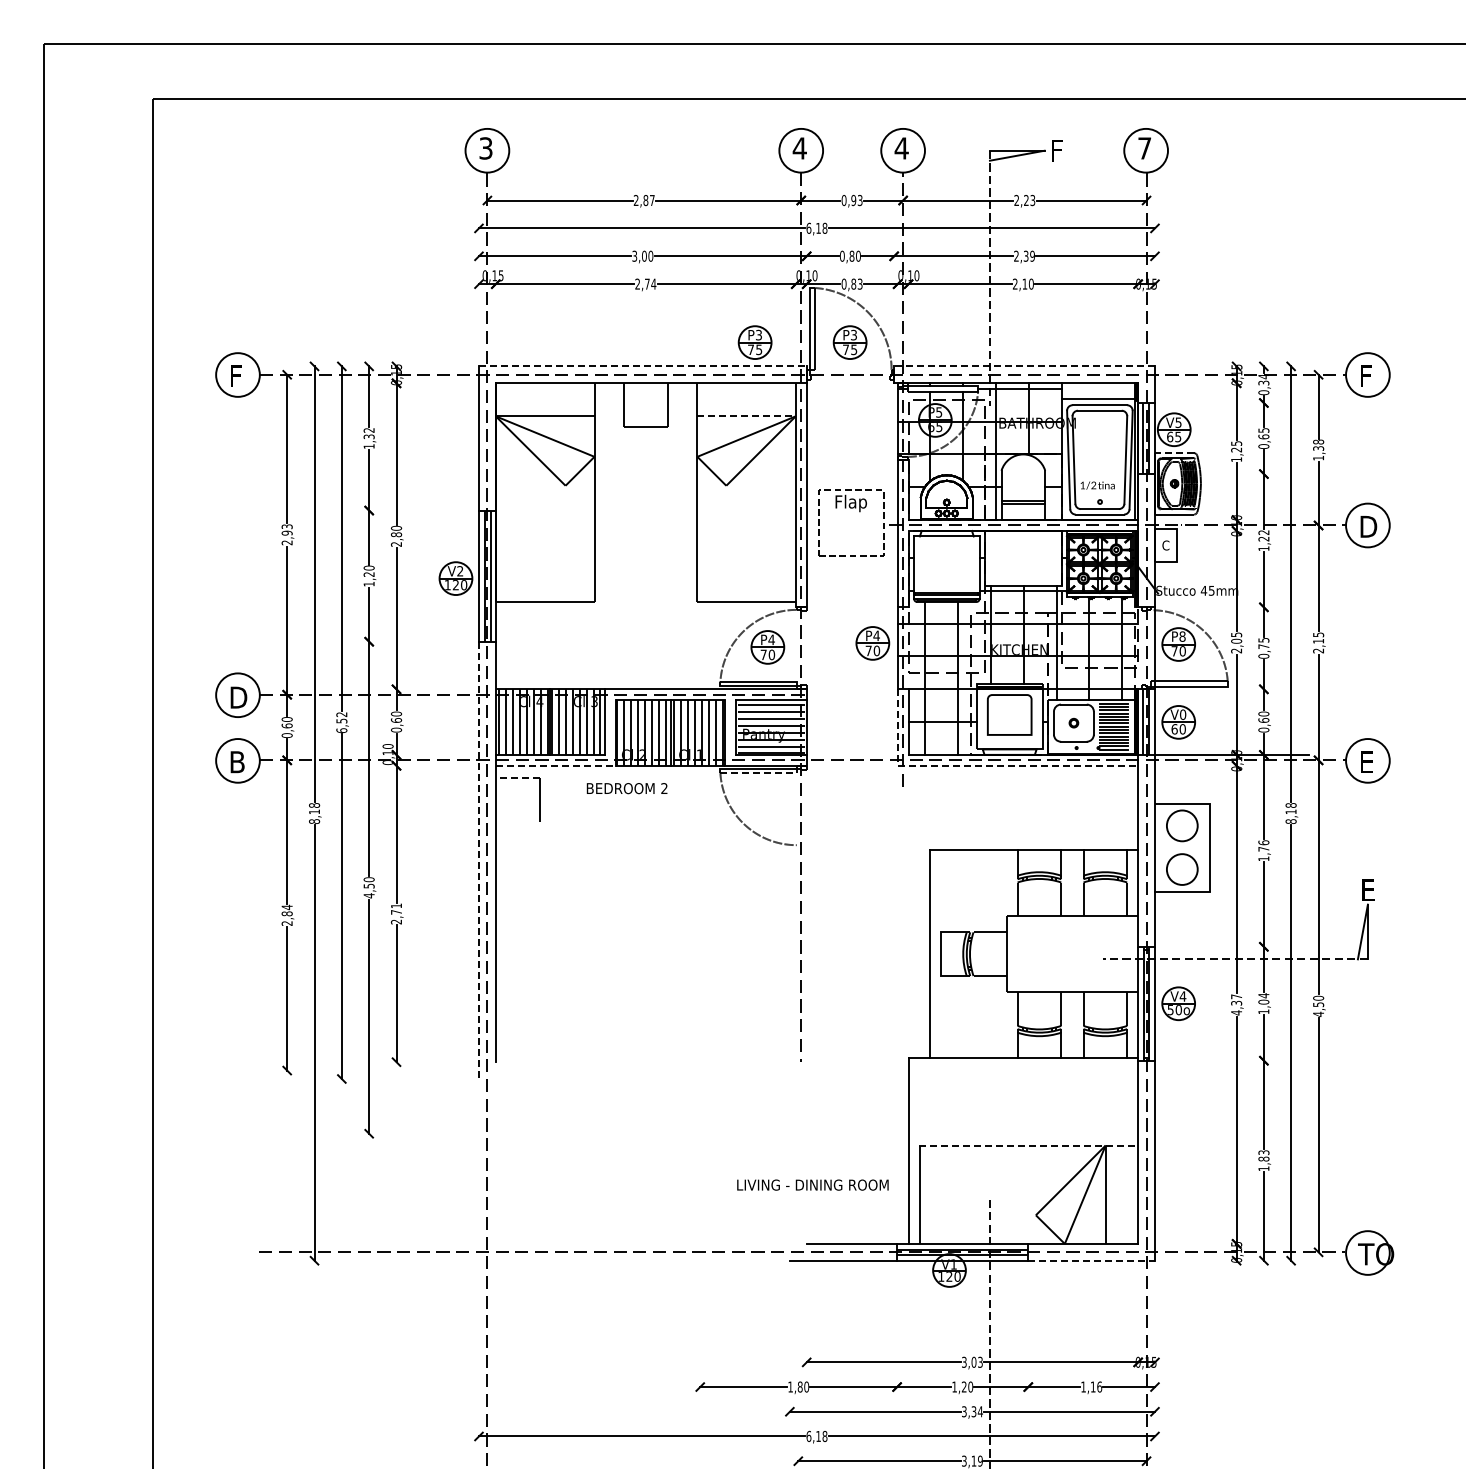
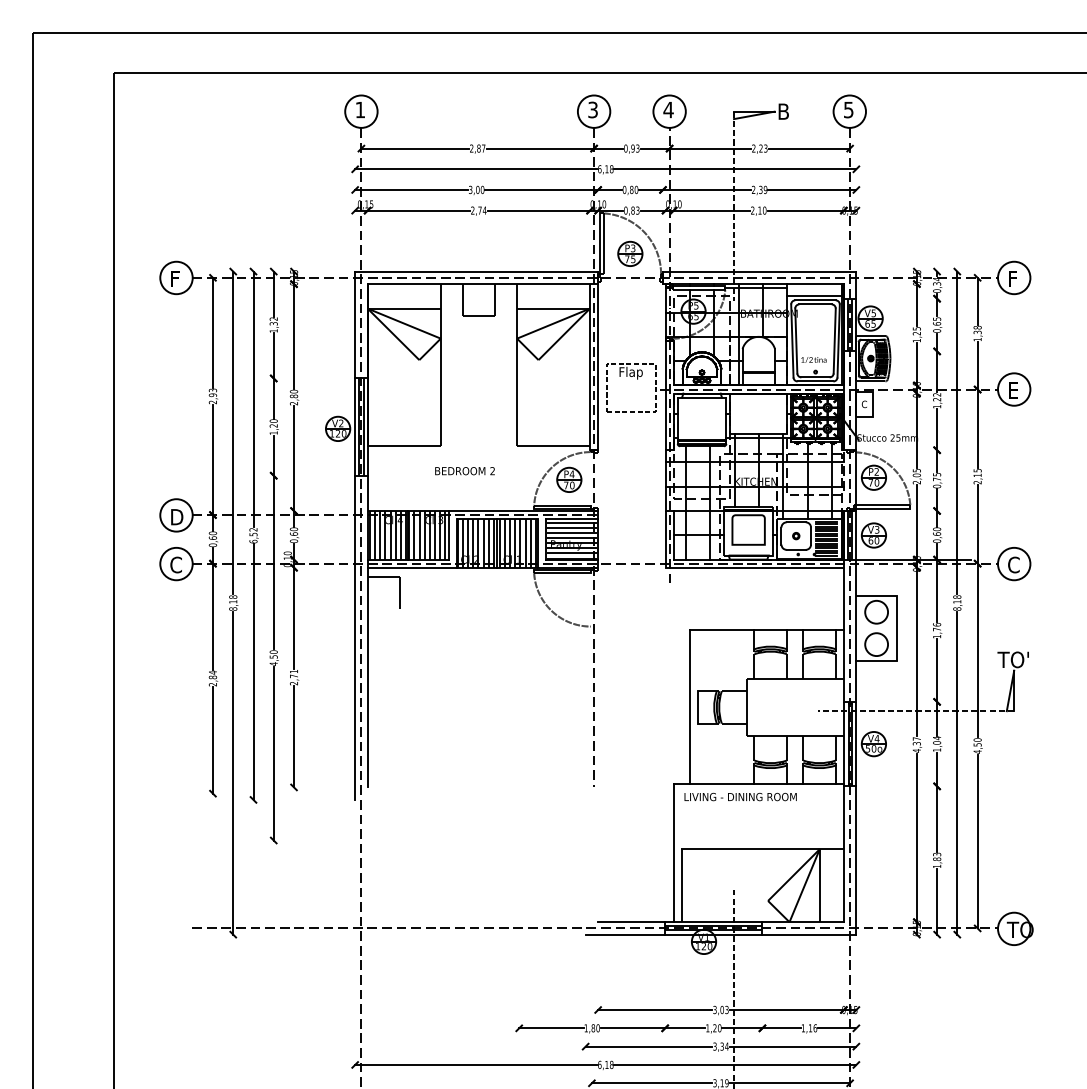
text: (485, 148) -> (360, 110), 3 -> 1
text: (799, 148) -> (592, 110), 4 -> 3
text: (1144, 148) -> (848, 110), 7 -> 5
text: (1057, 150) -> (784, 111), F -> B
part: (754, 342) -> (559, 253), removed
line: (642, 366) -> (476, 271), dashed -> solid
line: (1024, 366) -> (759, 271), dashed -> solid
line: (747, 416) -> (554, 308), dashed -> solid
line: (1174, 453) -> (870, 336), dashed -> solid
text: (1368, 526) -> (1014, 390), D -> E
text: (1203, 590) -> (892, 437), 45mm -> 25mm
text: (1182, 636) -> (876, 471), P8 -> P2
part: (872, 643) -> (646, 477), removed
text: (1183, 714) -> (877, 529), V0 -> V3
text: (237, 761) -> (176, 564), B -> C
text: (1367, 761) -> (1013, 564), E -> C
line: (556, 765) -> (412, 567), dashed -> solid
line: (979, 765) -> (726, 567), dashed -> solid
line: (762, 773) -> (565, 573), dashed -> solid
line: (517, 777) -> (383, 576), dashed -> solid
text: (626, 788) -> (464, 471), moved
line: (478, 860) -> (354, 637), dashed -> solid
text: (1366, 889) -> (1013, 659), E -> TO'
line: (1028, 1145) -> (762, 849), dashed -> solid
text: (812, 1184) -> (740, 796), moved
line: (1092, 1260) -> (810, 934), dashed -> solid

